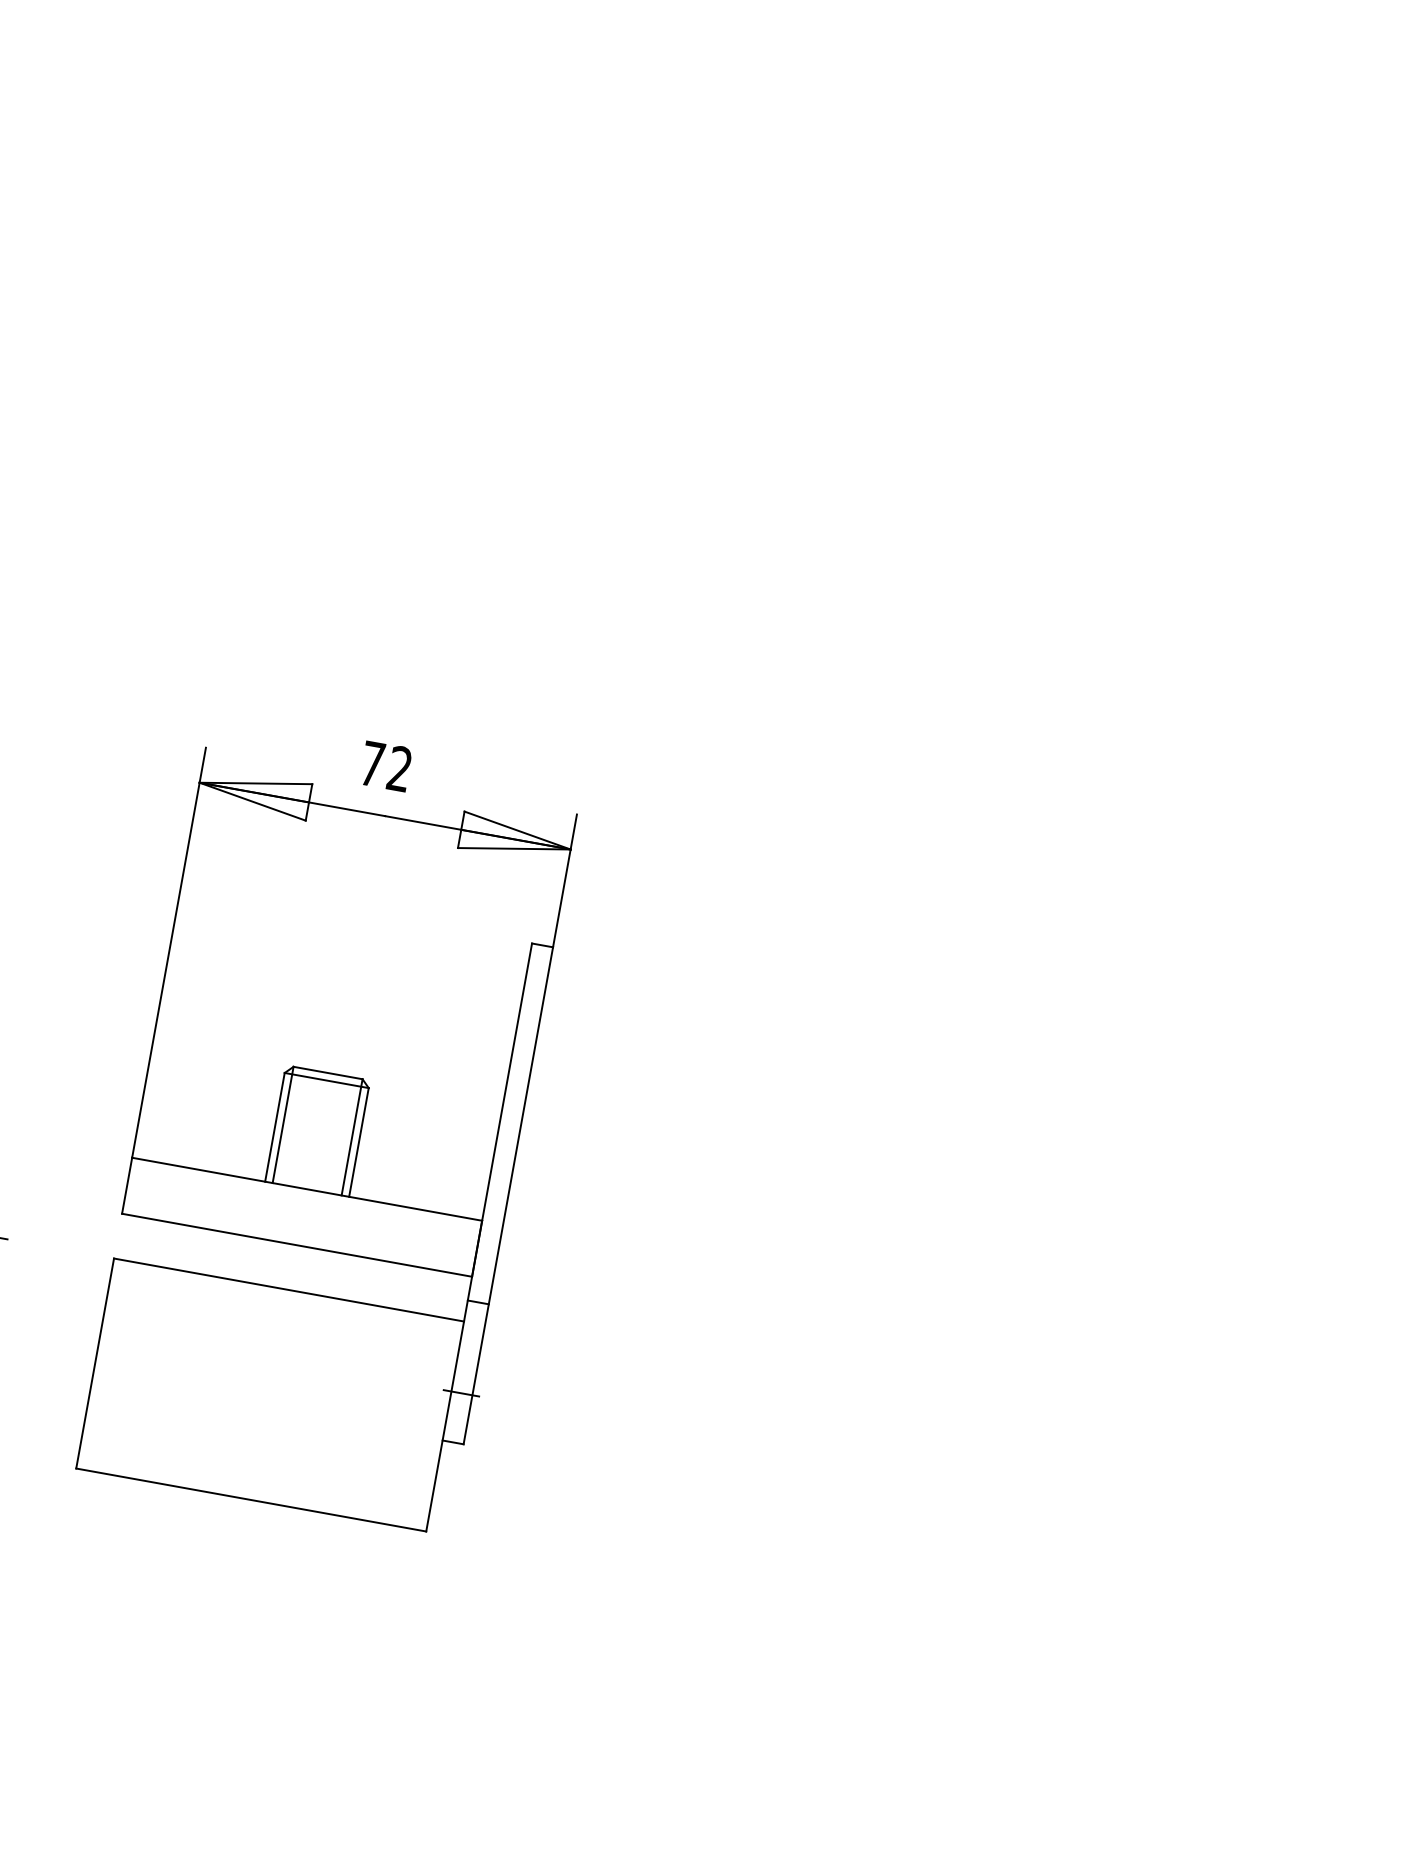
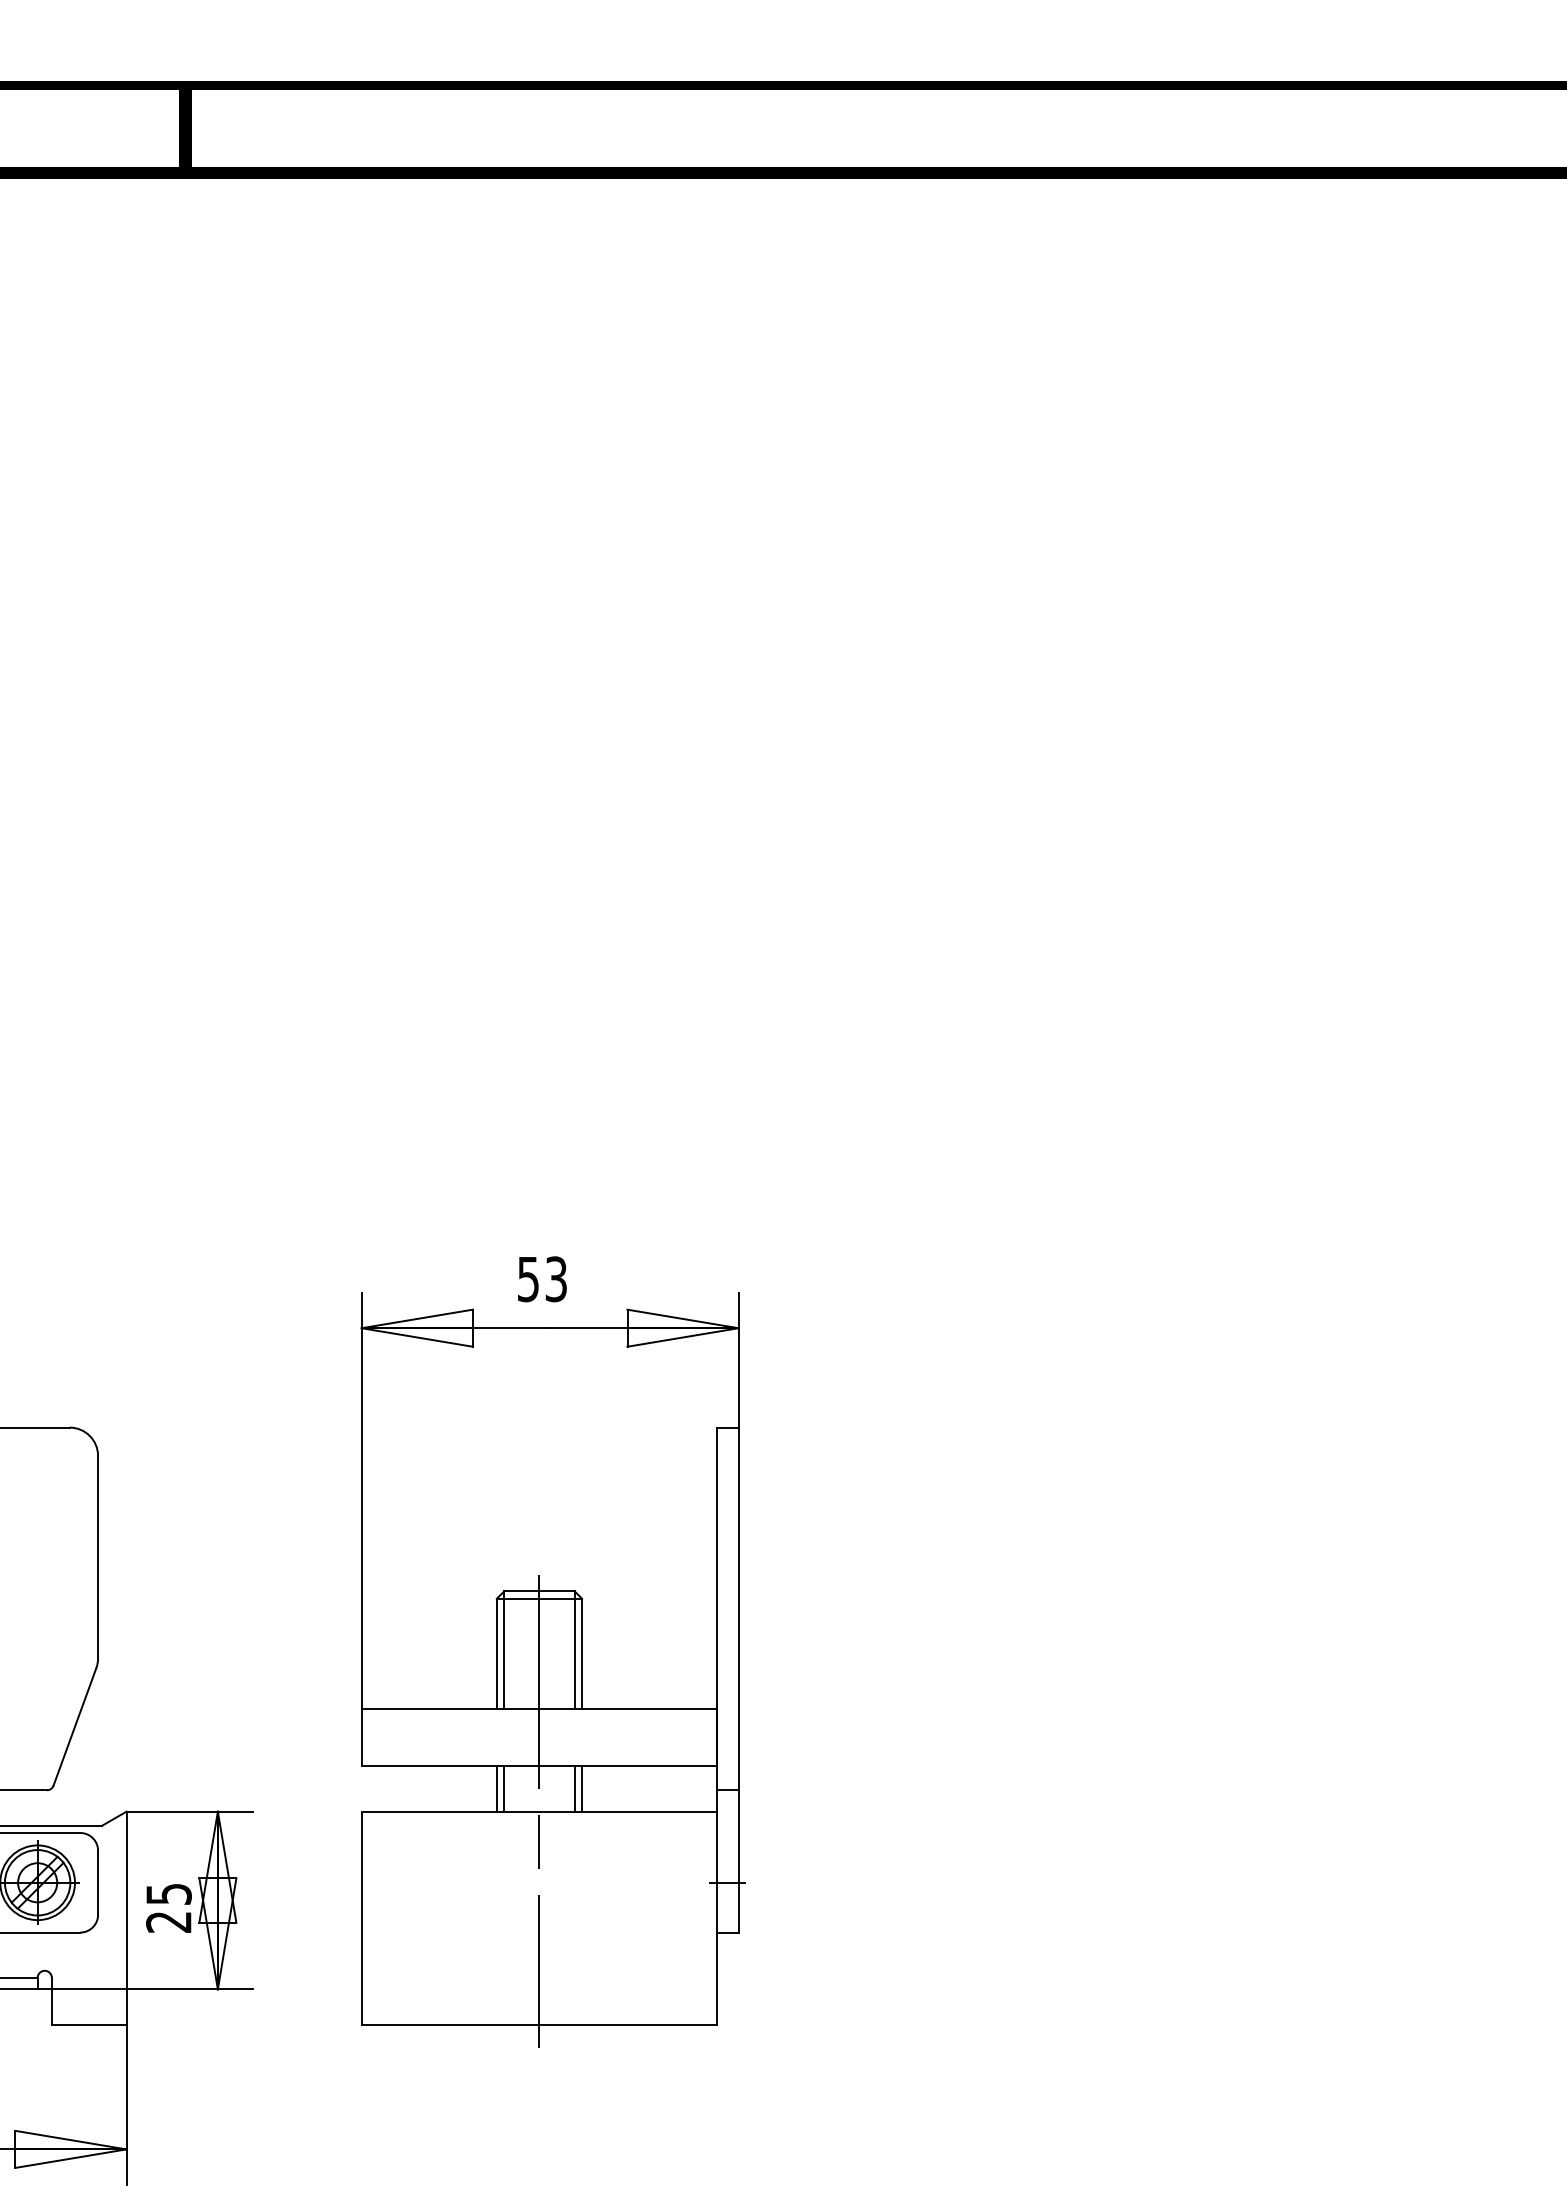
text: (386, 766) -> (542, 1279), 72 -> 53
line: (250, 1259) -> (496, 1788), added
line: (258, 1261) -> (504, 1788), added
line: (327, 1273) -> (574, 1788), added
line: (335, 1274) -> (582, 1788), added
line: (289, 1289) -> (539, 1811), added

